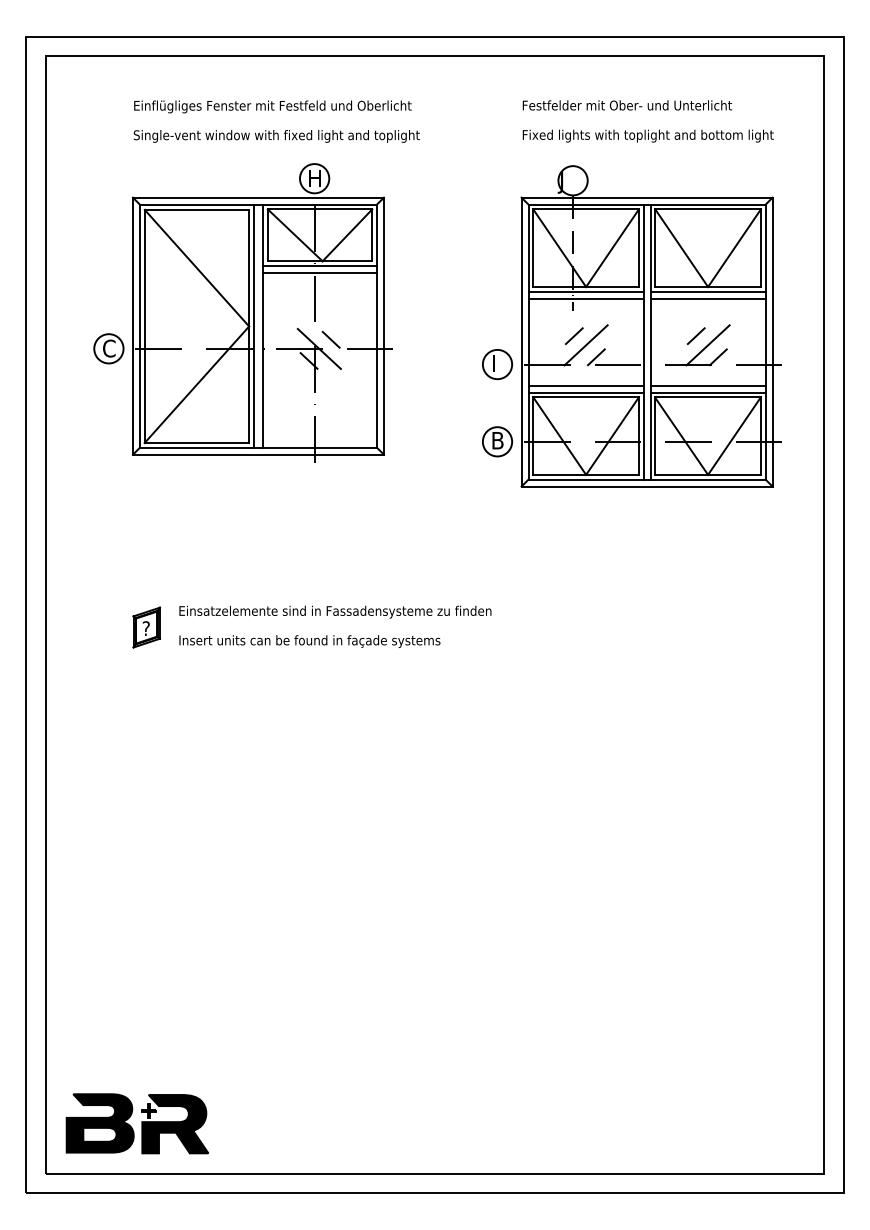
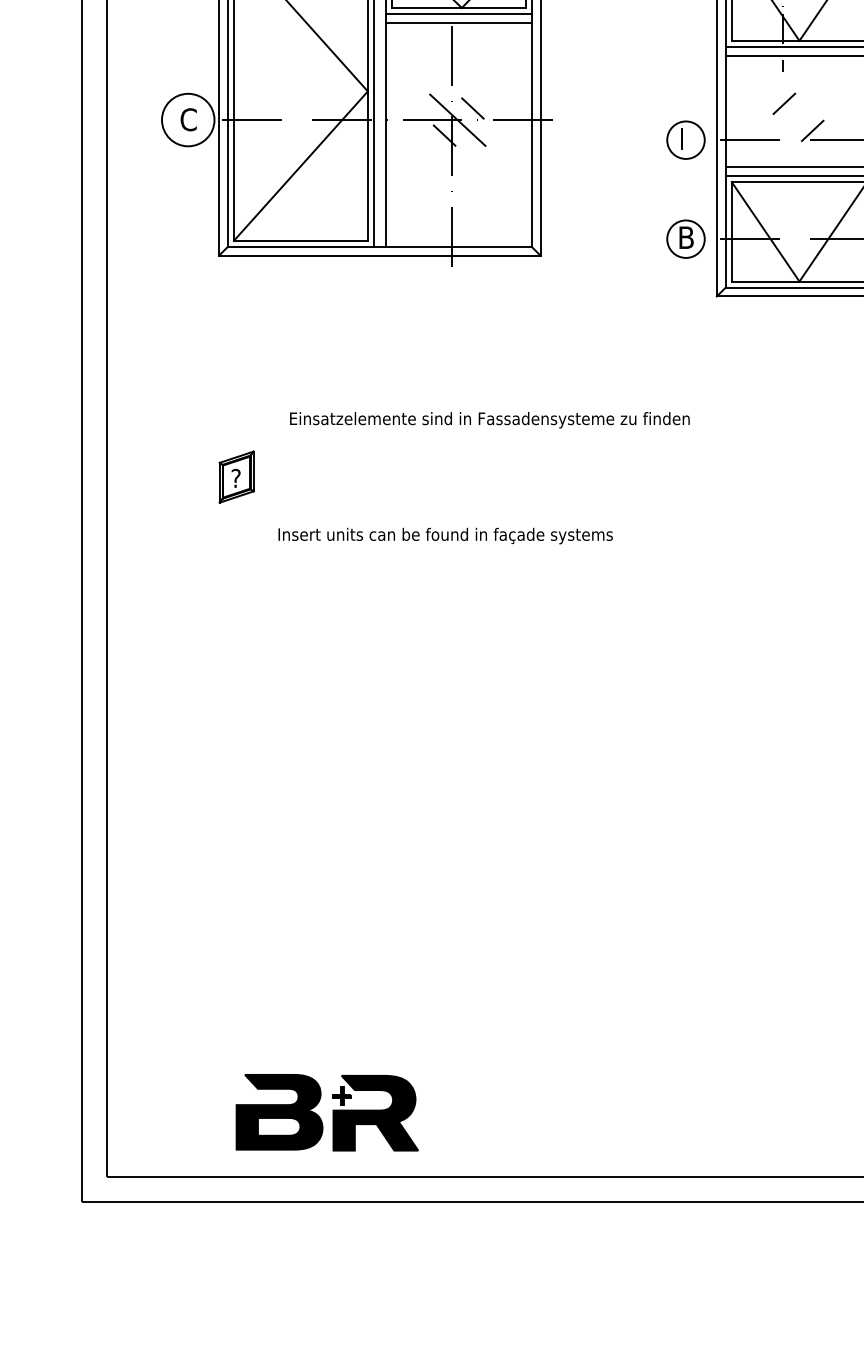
line: (585, 345) -> (798, 115), removed
circle: (108, 348) -> (187, 119), size x1.4
text: (335, 611) -> (489, 419), moved
text: (309, 641) -> (445, 535), moved
part: (136, 1123) -> (326, 1112), moved

